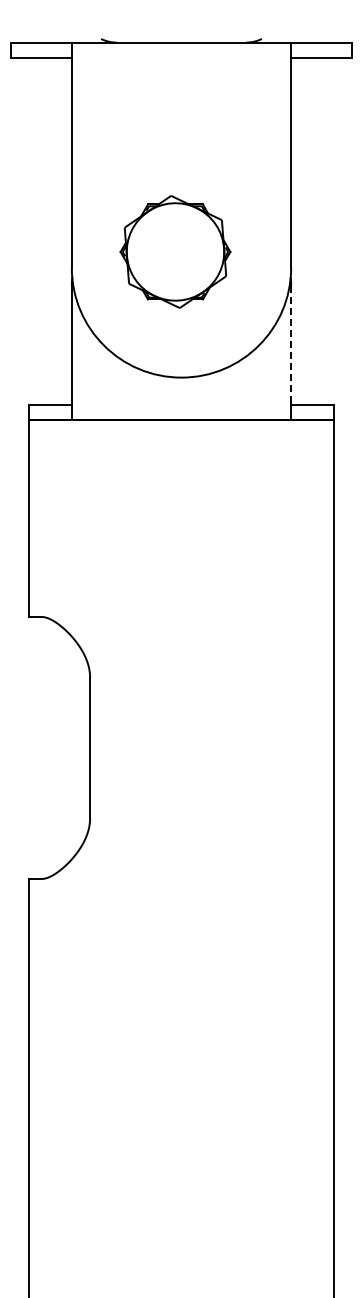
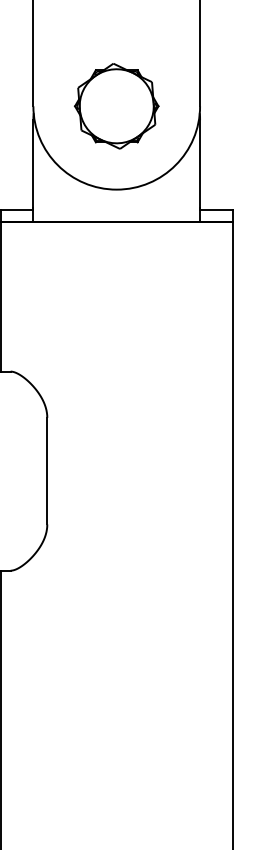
part: (175, 251) -> (116, 105), moved
line: (291, 344) -> (200, 164), dashed -> solid

